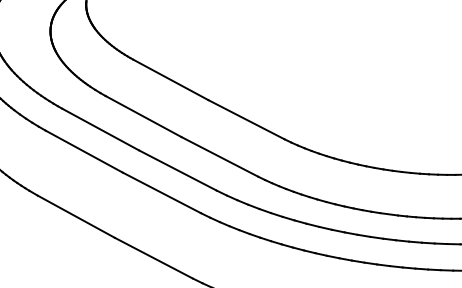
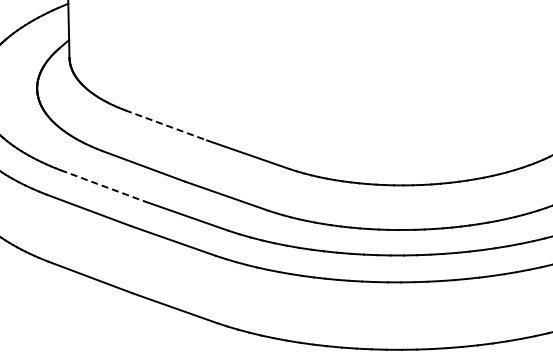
line: (171, 80) -> (166, 125), solid -> dashed
line: (100, 129) -> (102, 185), solid -> dashed

